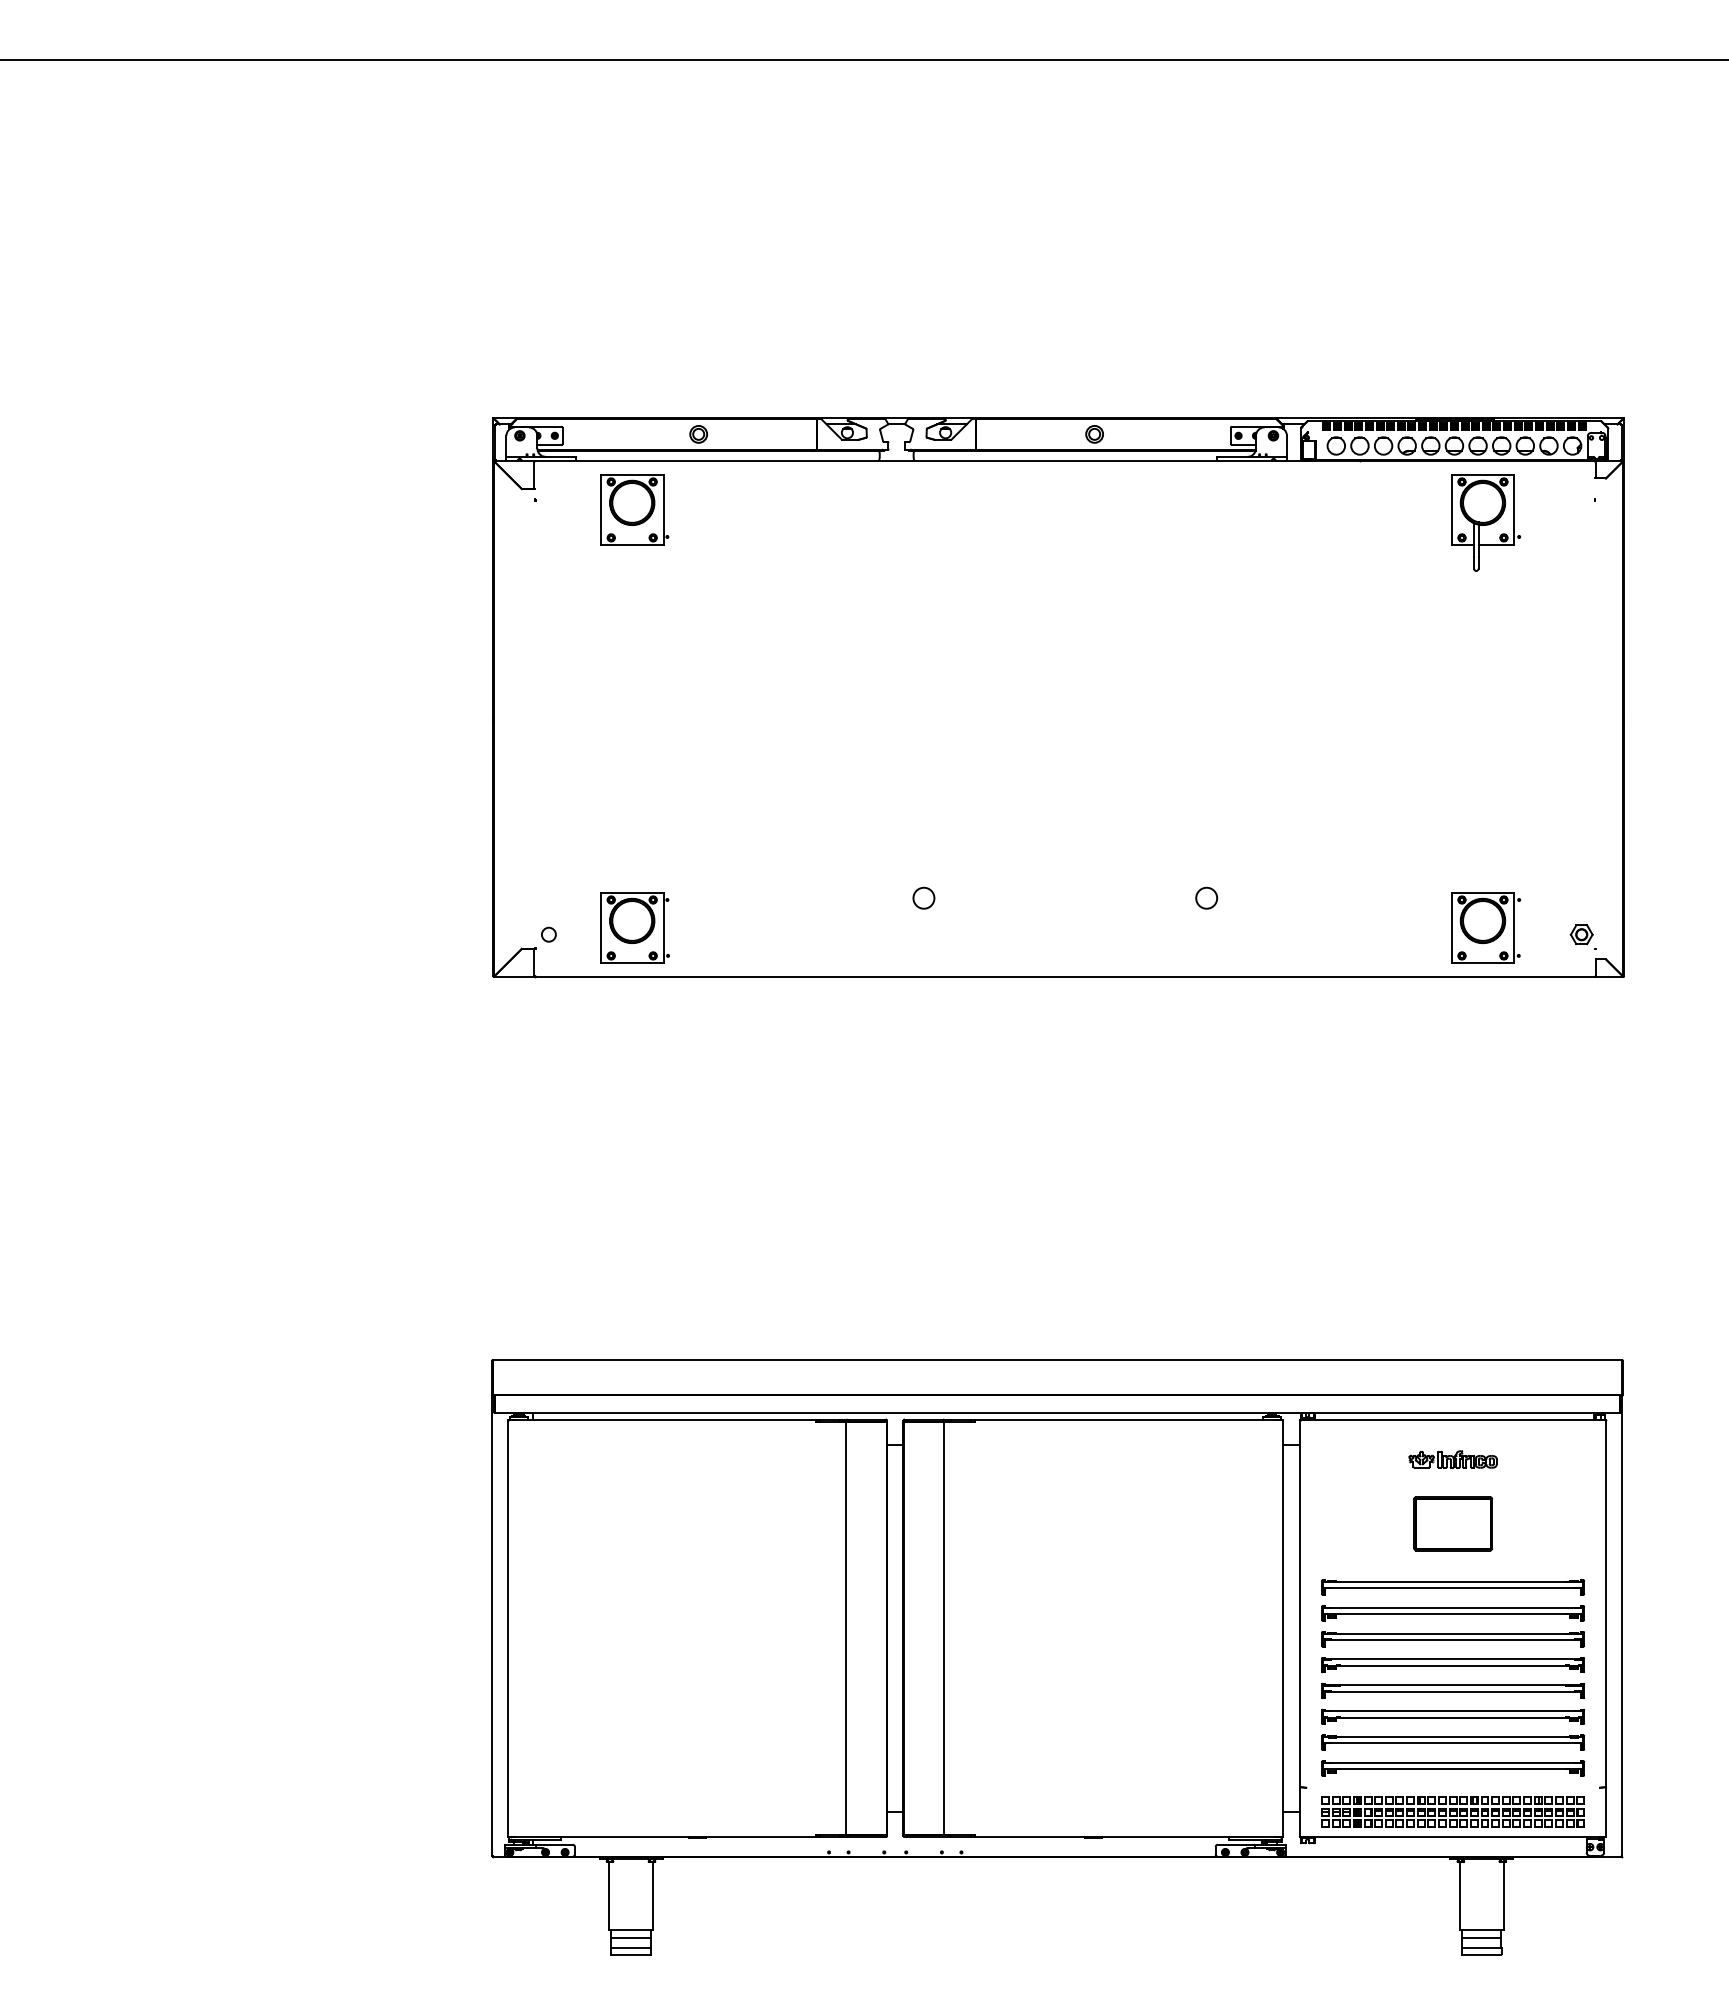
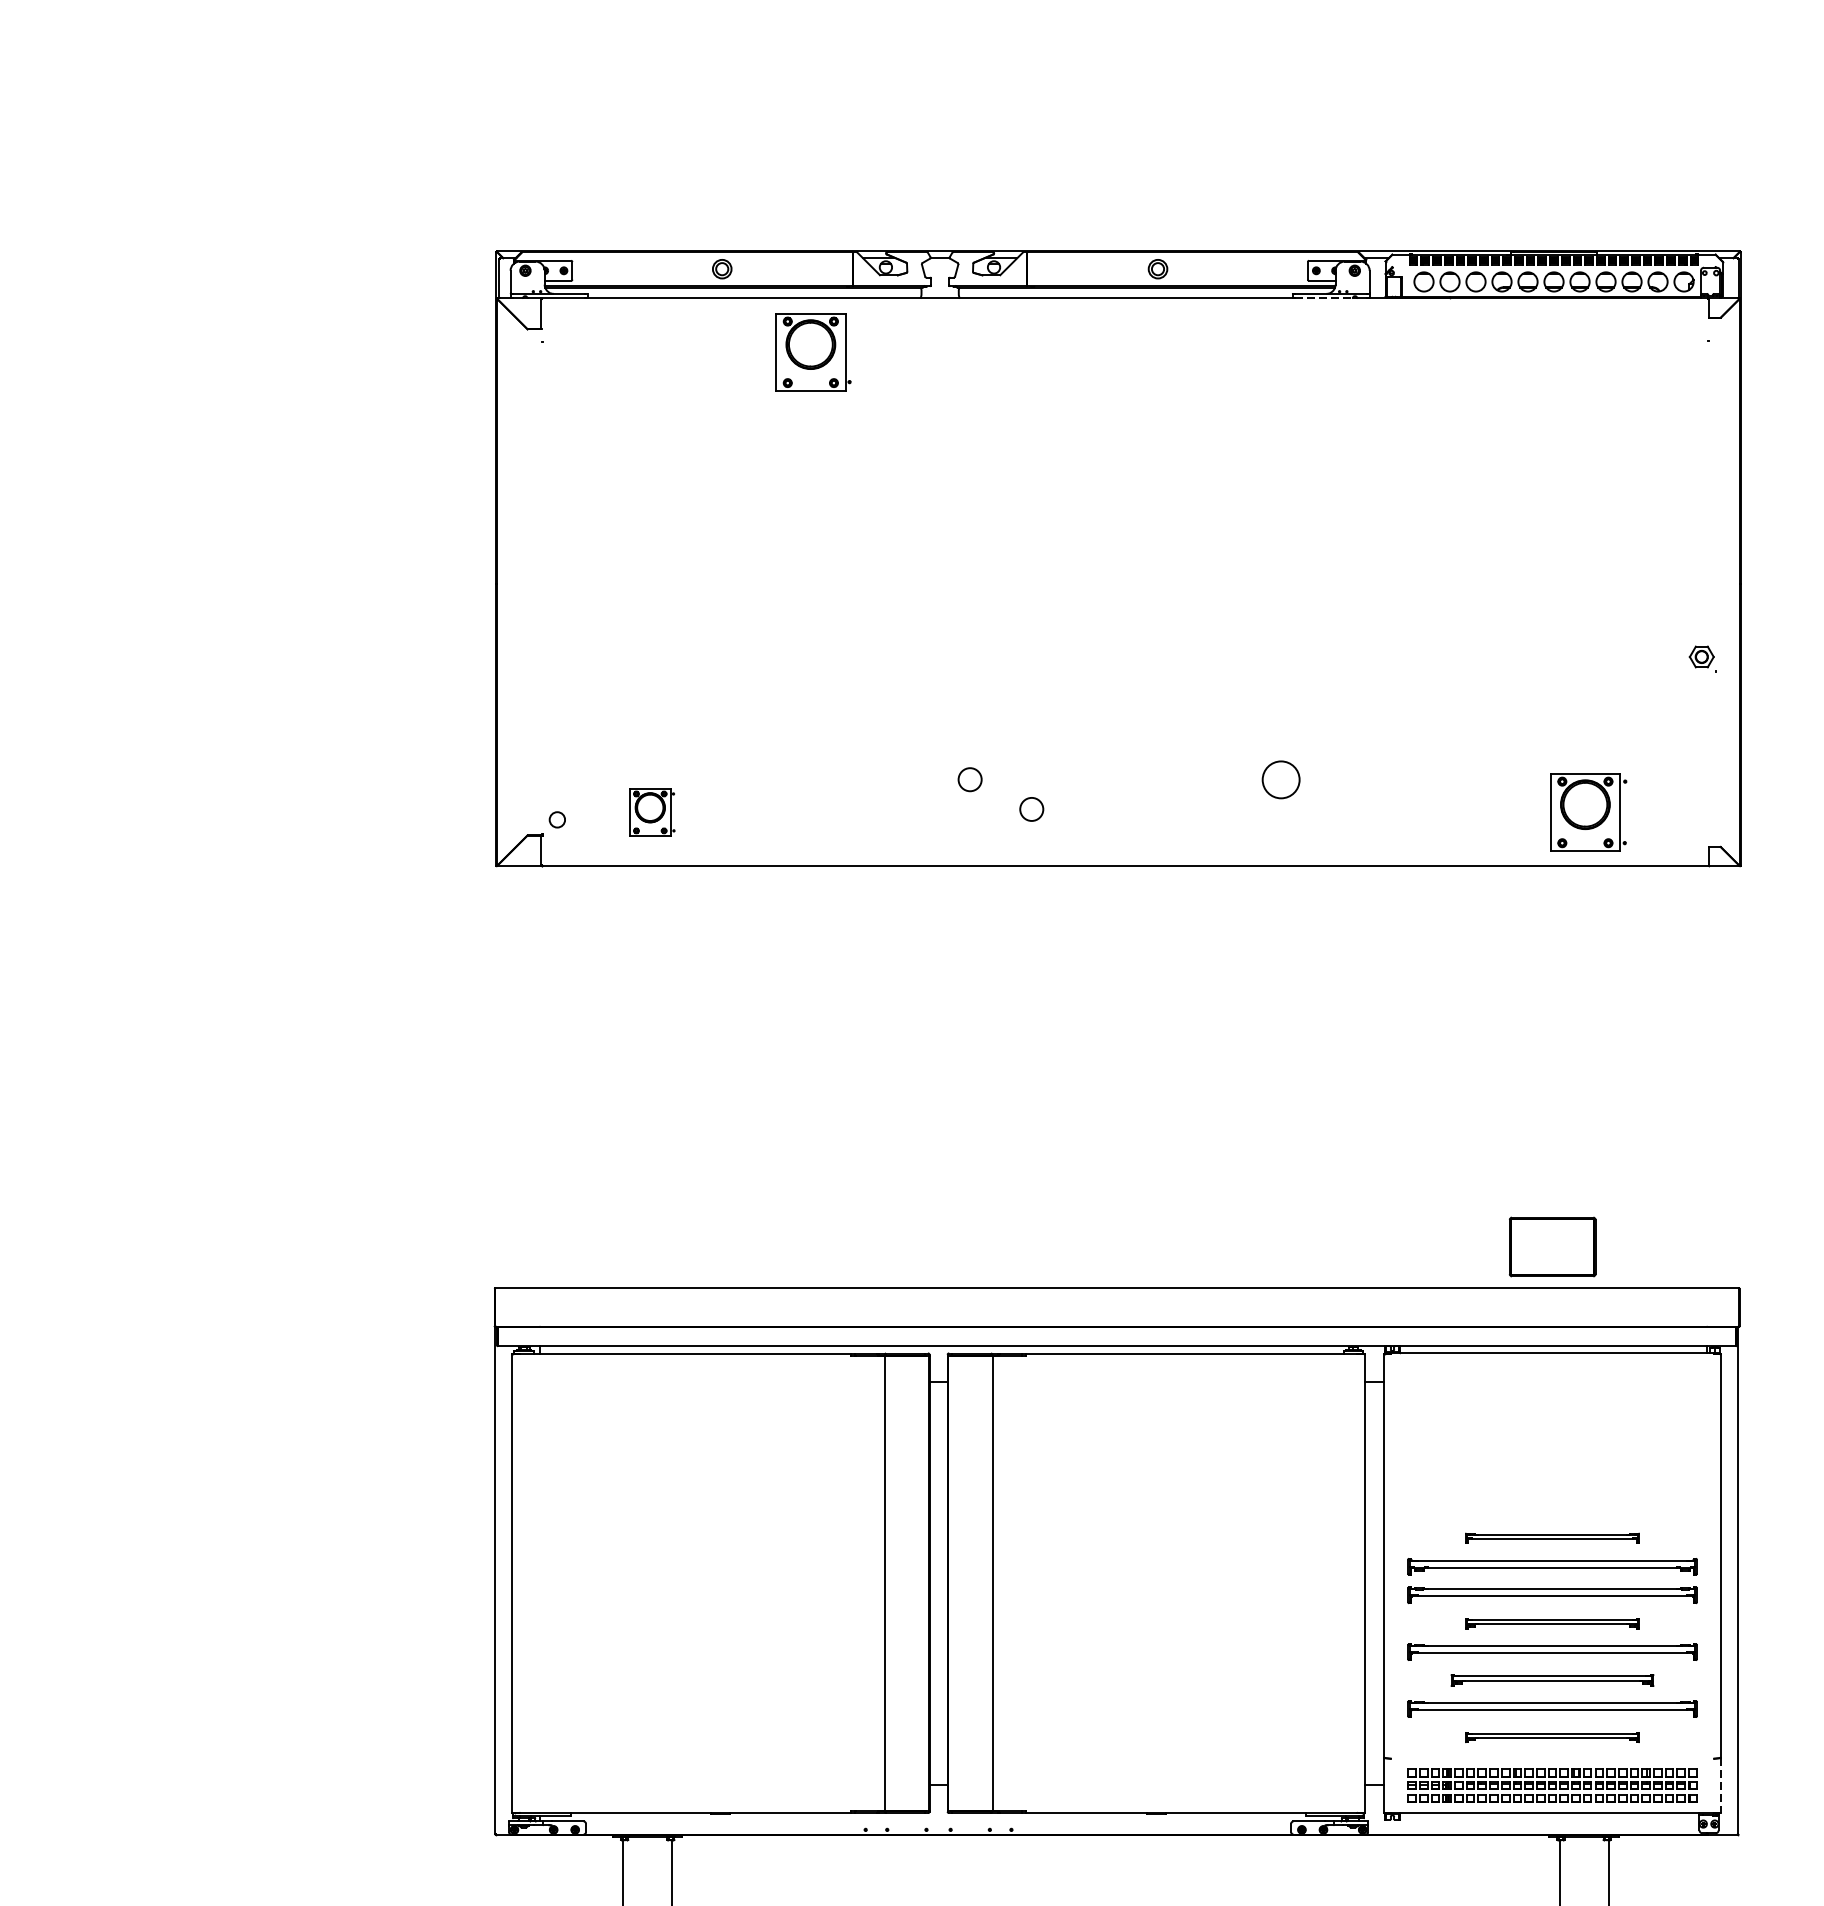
line: (1245, 461) -> (1324, 299), solid -> dashed
part: (634, 509) -> (813, 351), moved
part: (1485, 522) -> (1588, 366), removed
circle: (1206, 897) -> (1281, 778), size x1.6
circle: (979, 924) -> (1031, 808), added
part: (634, 927) -> (651, 811), size x0.6
part: (1582, 936) -> (1702, 658), moved
part: (1452, 1459) -> (1551, 1397), removed
part: (1453, 1523) -> (1552, 1246), moved
part: (1452, 1587) -> (1551, 1538), size x0.6
part: (1452, 1665) -> (1551, 1624), size x0.6
part: (1452, 1716) -> (1551, 1680), size x0.7
part: (1452, 1768) -> (1551, 1737), size x0.6
line: (1606, 1811) -> (1721, 1784), solid -> dashed

